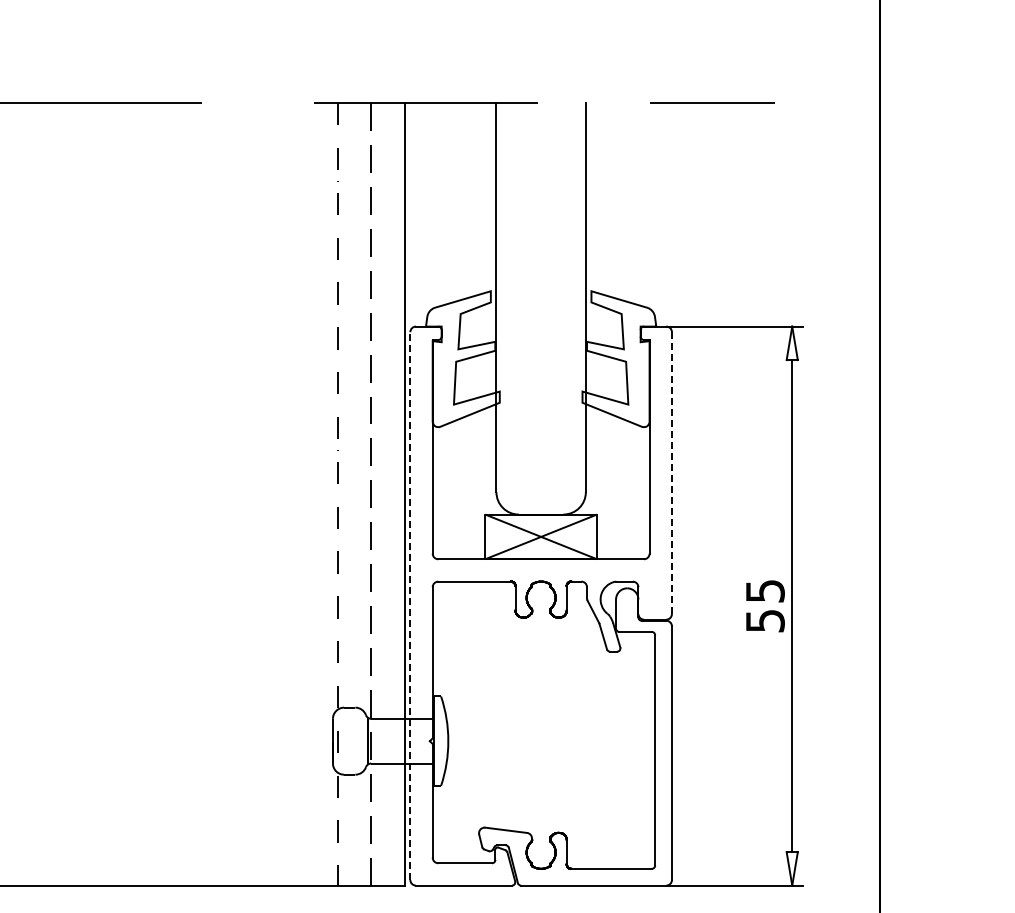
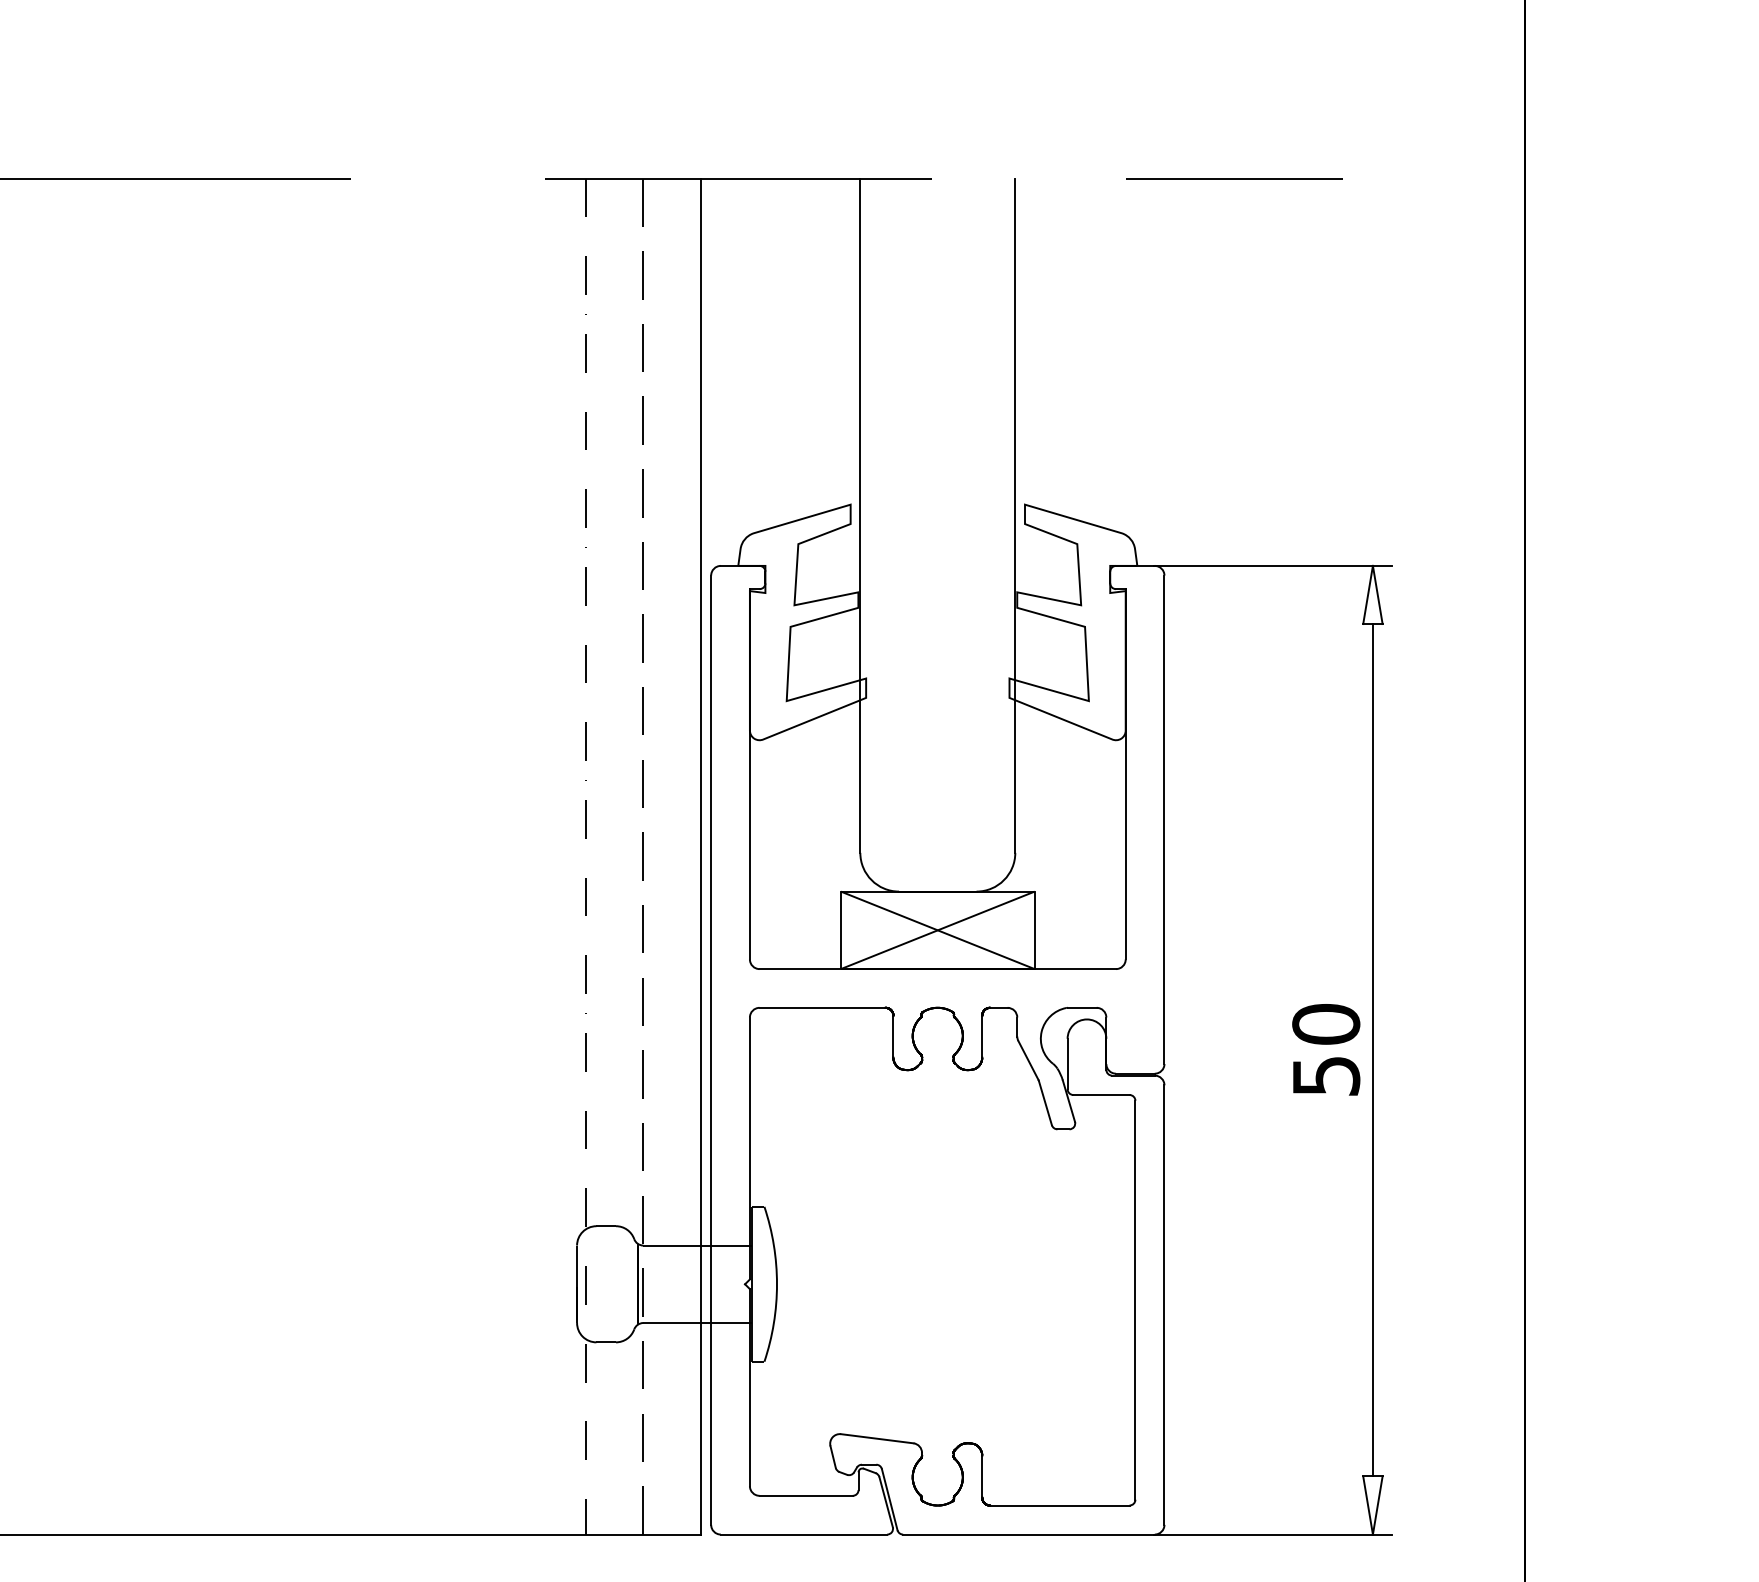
line: (671, 473) -> (1163, 820), dashed -> solid
text: (764, 590) -> (1324, 1023), 55 -> 50
line: (410, 606) -> (711, 1050), dashed -> solid

